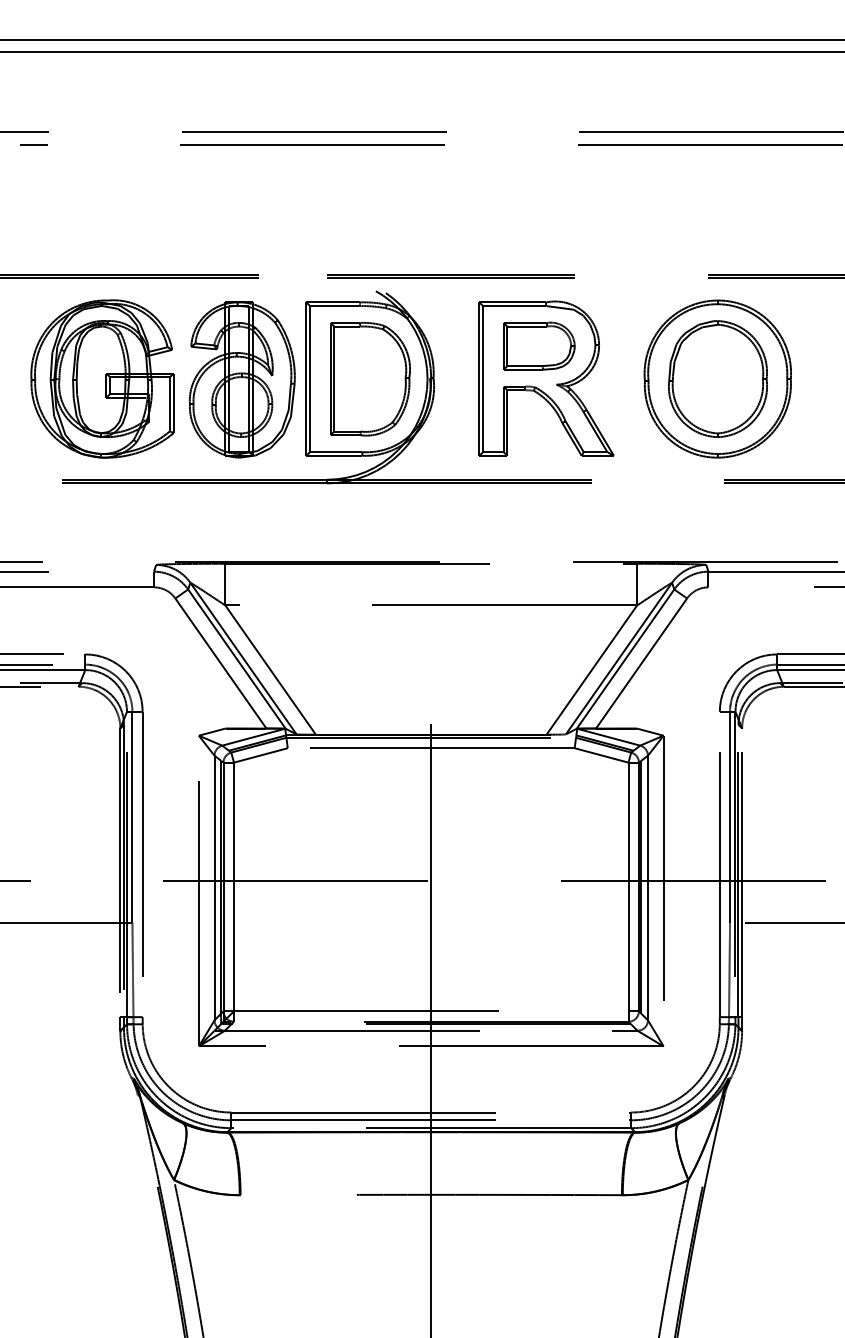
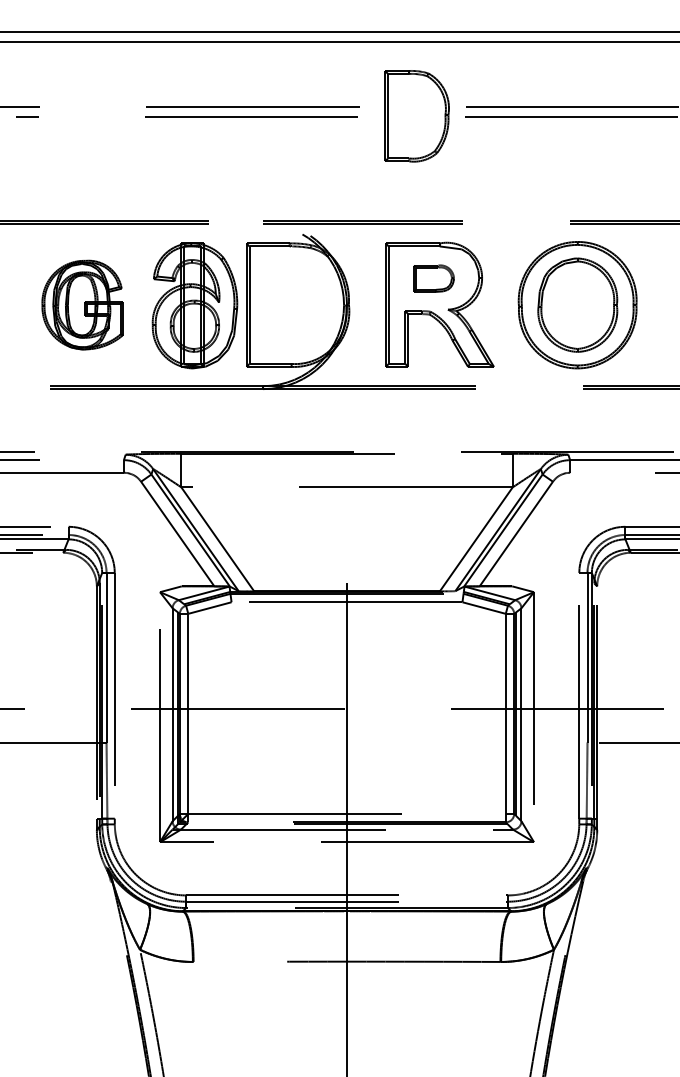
part: (538, 345) -> (433, 278), size x0.7
part: (102, 378) -> (82, 304), size x0.7
part: (369, 379) -> (416, 116), moved

